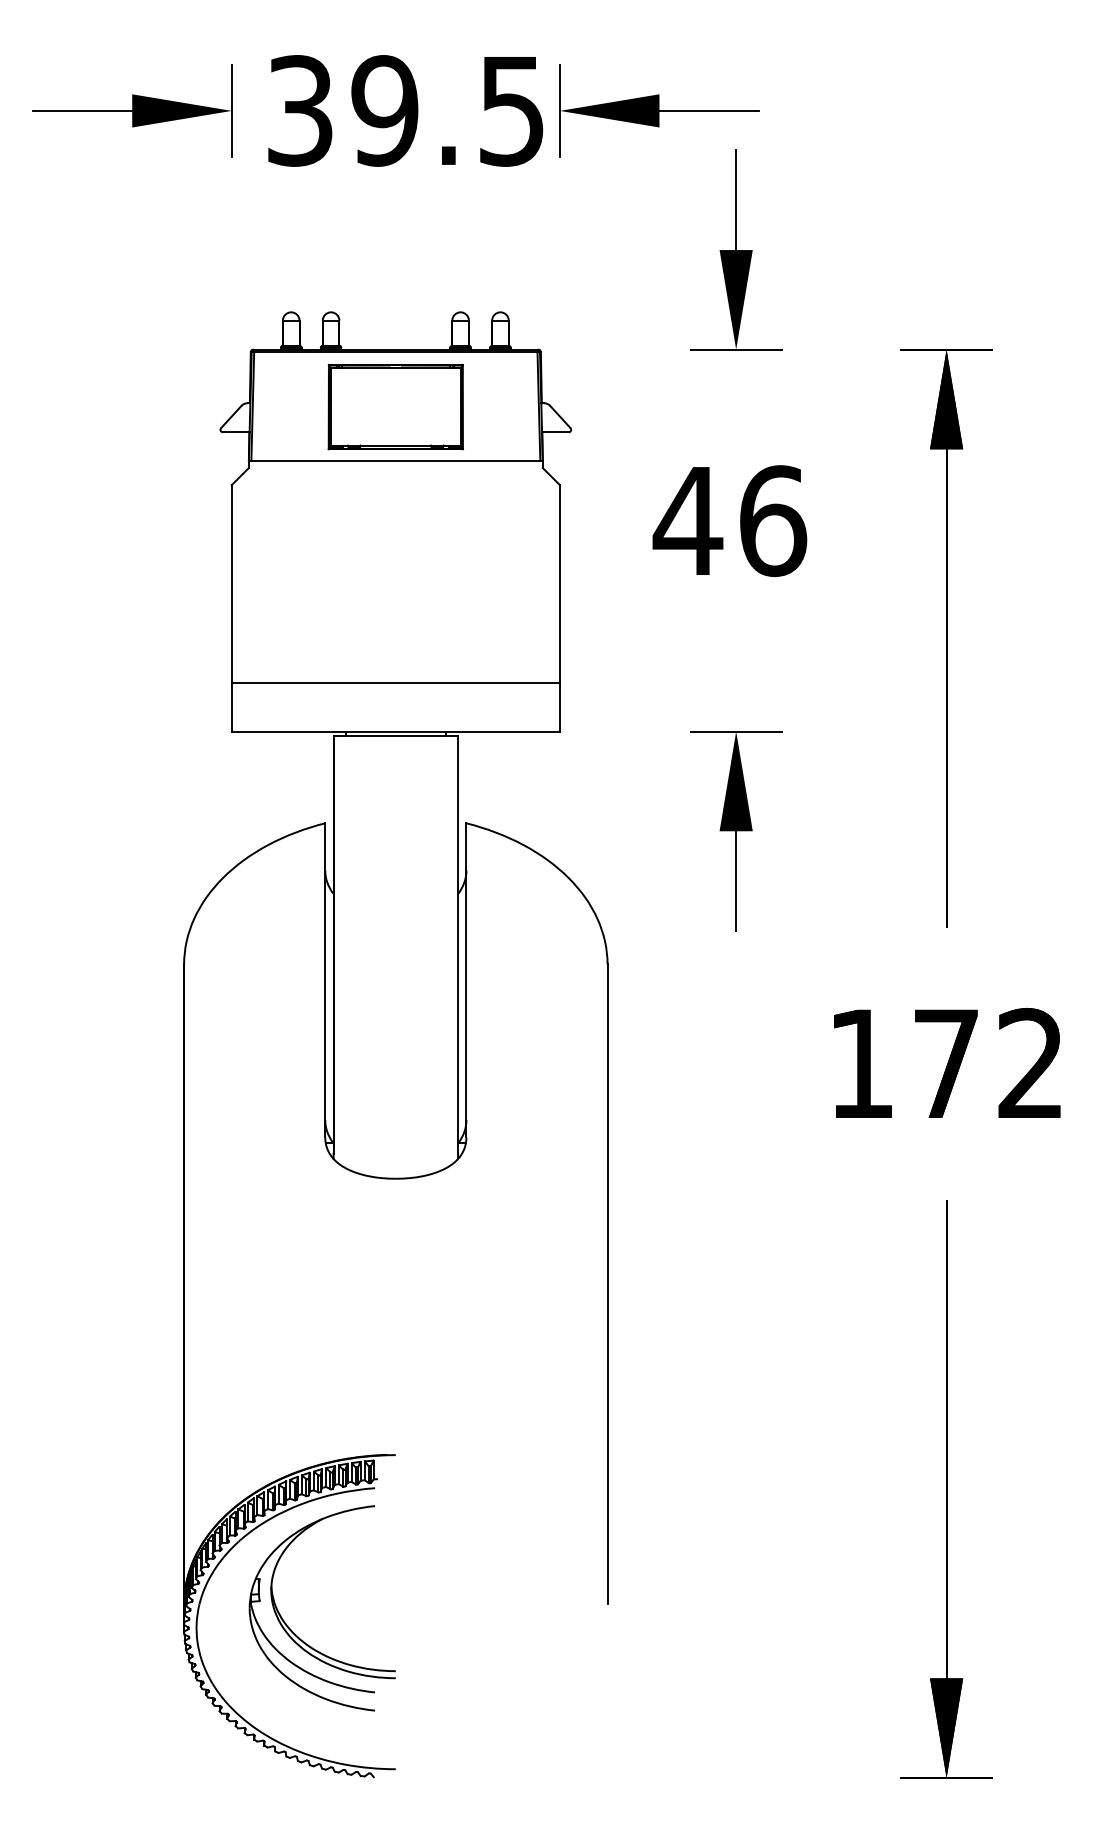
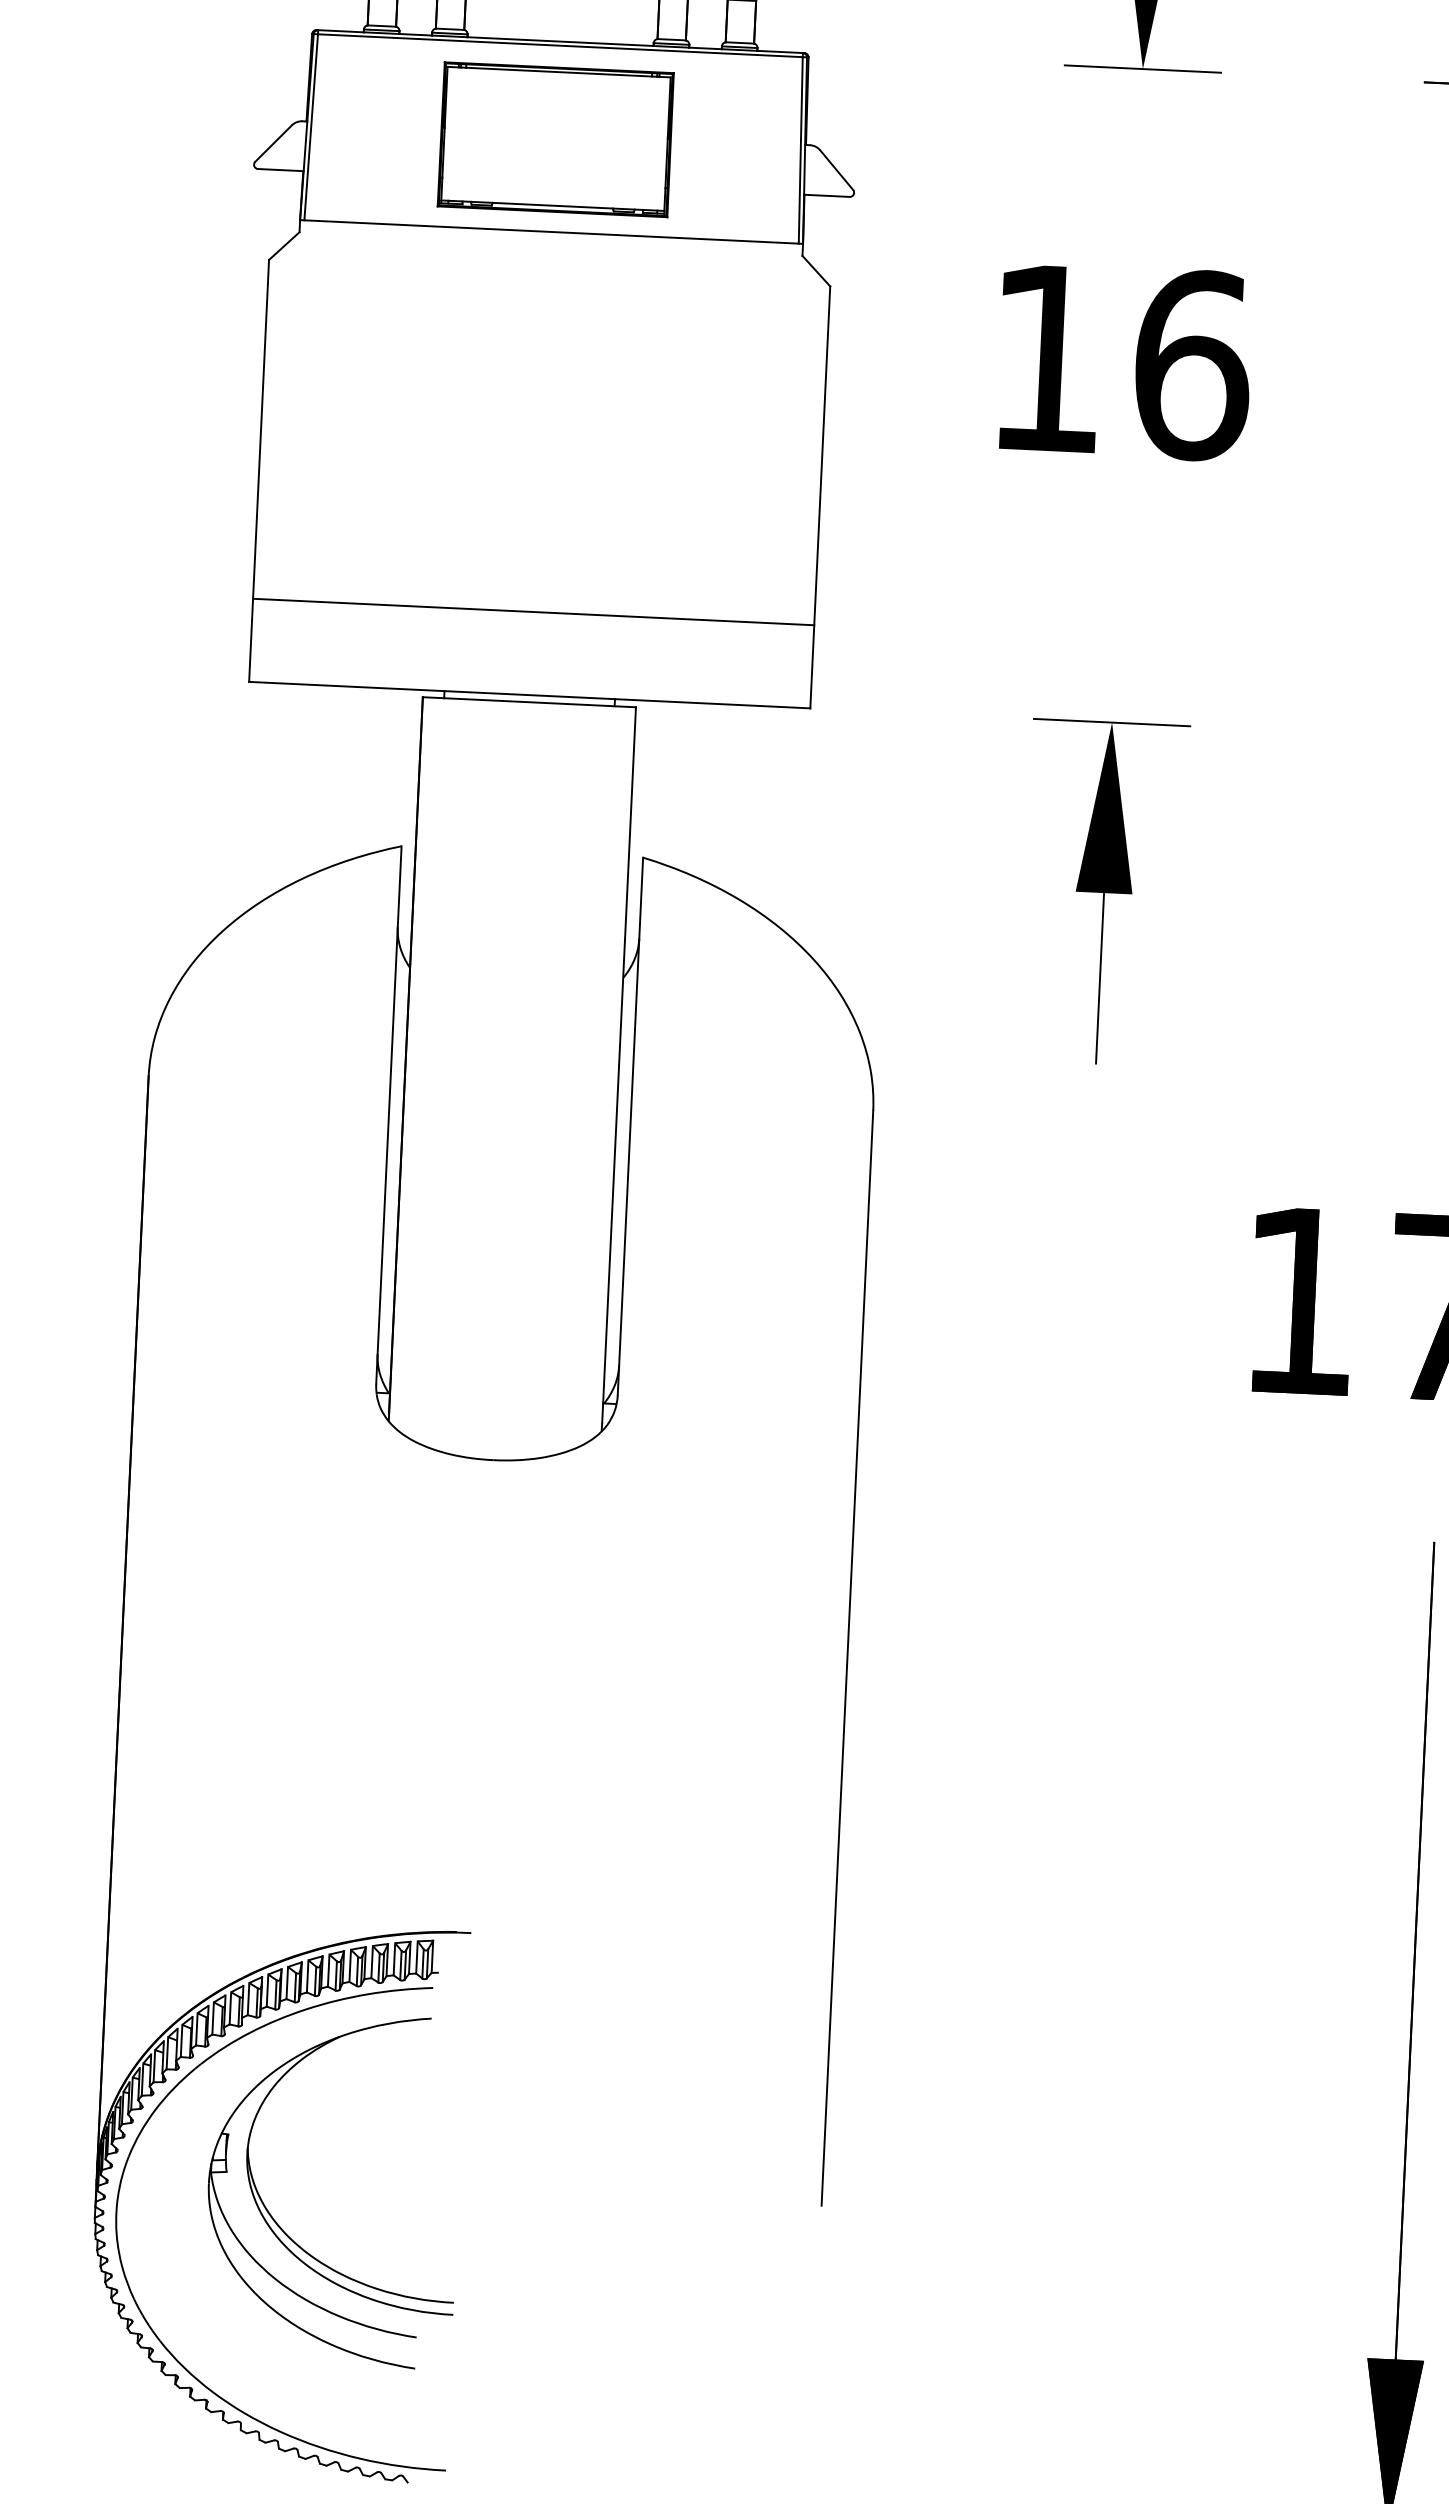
text: (687, 520) -> (1045, 357), 46 -> 16

